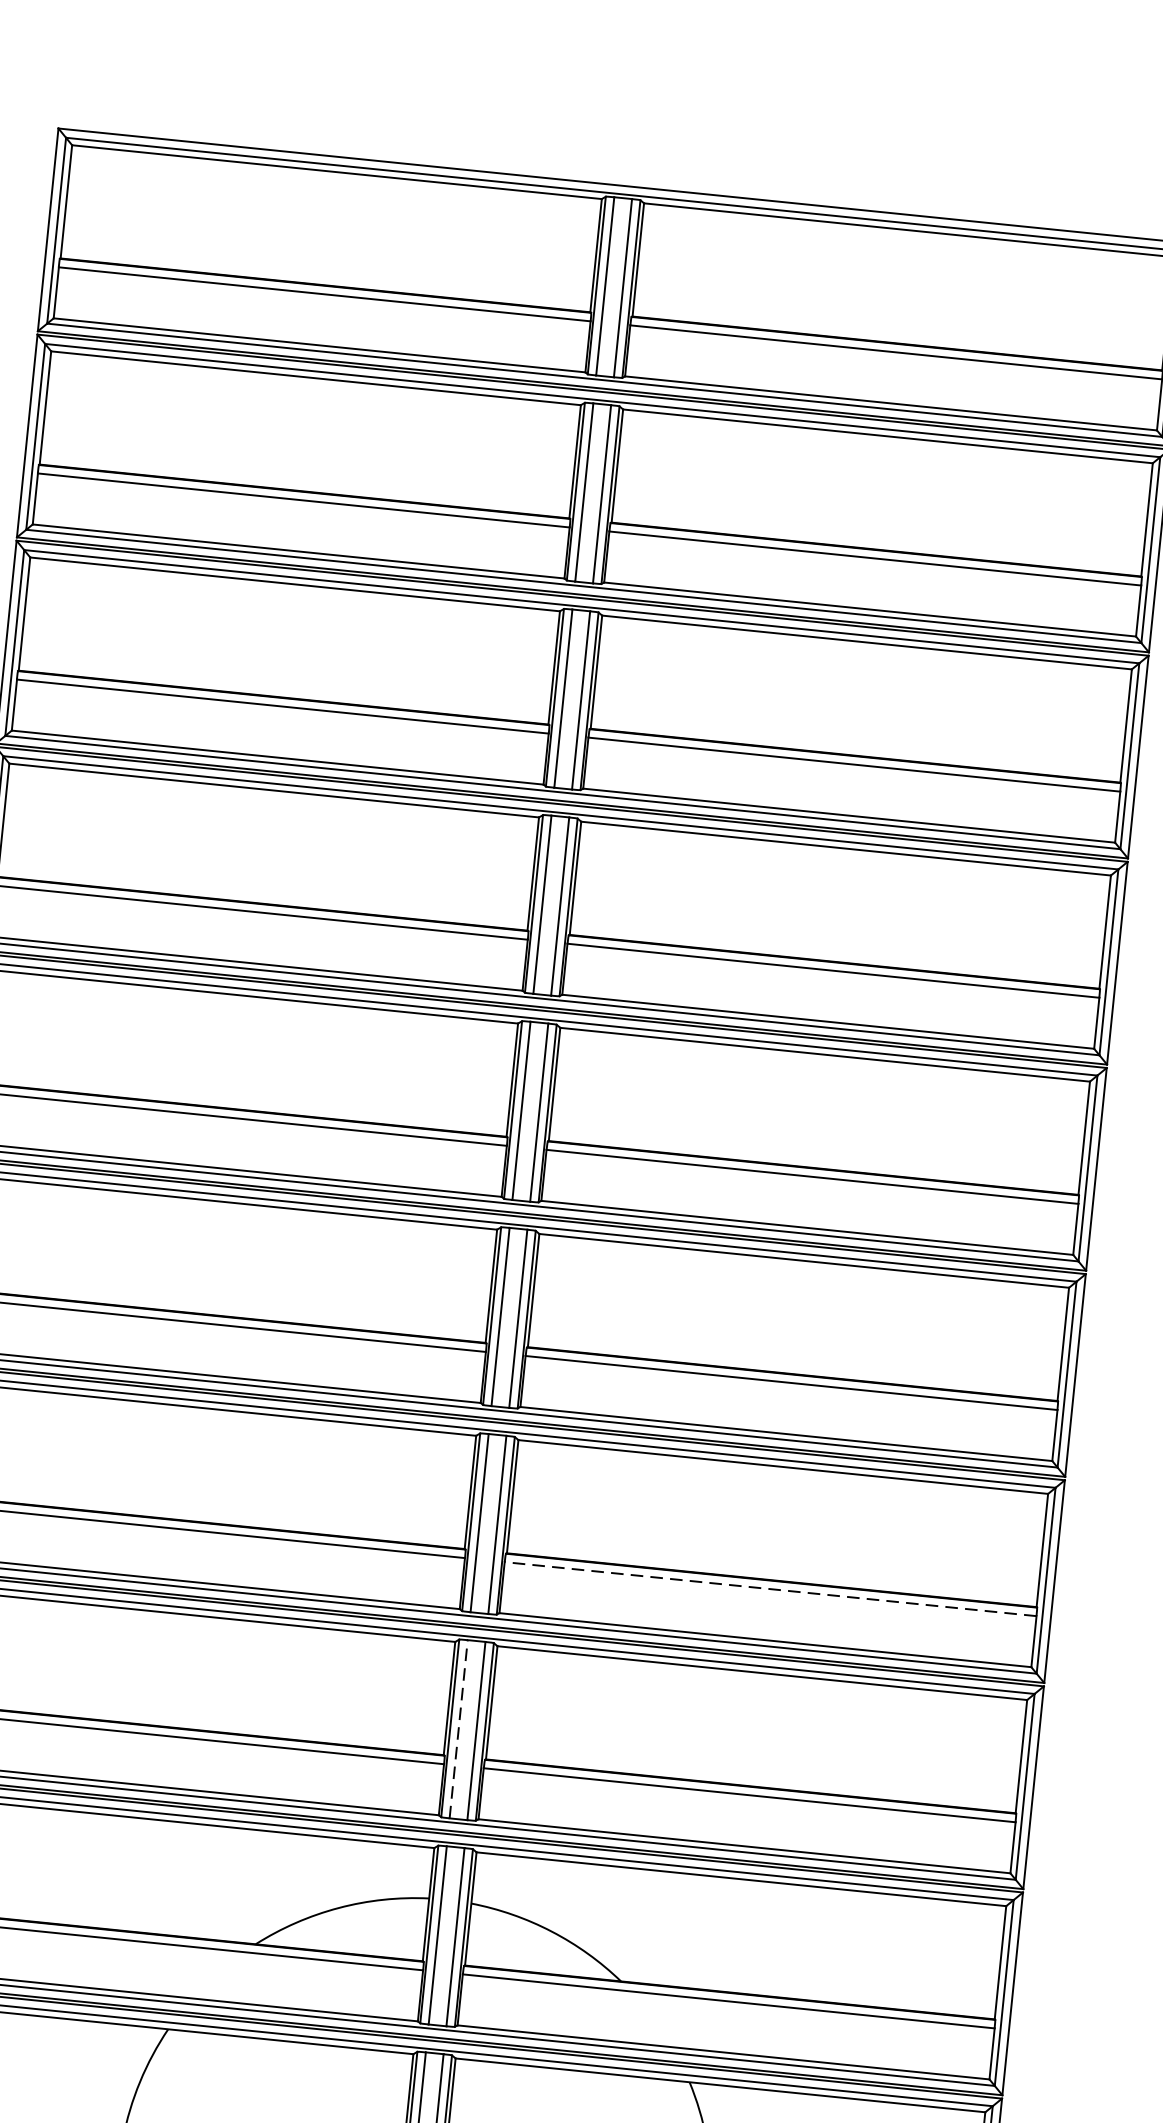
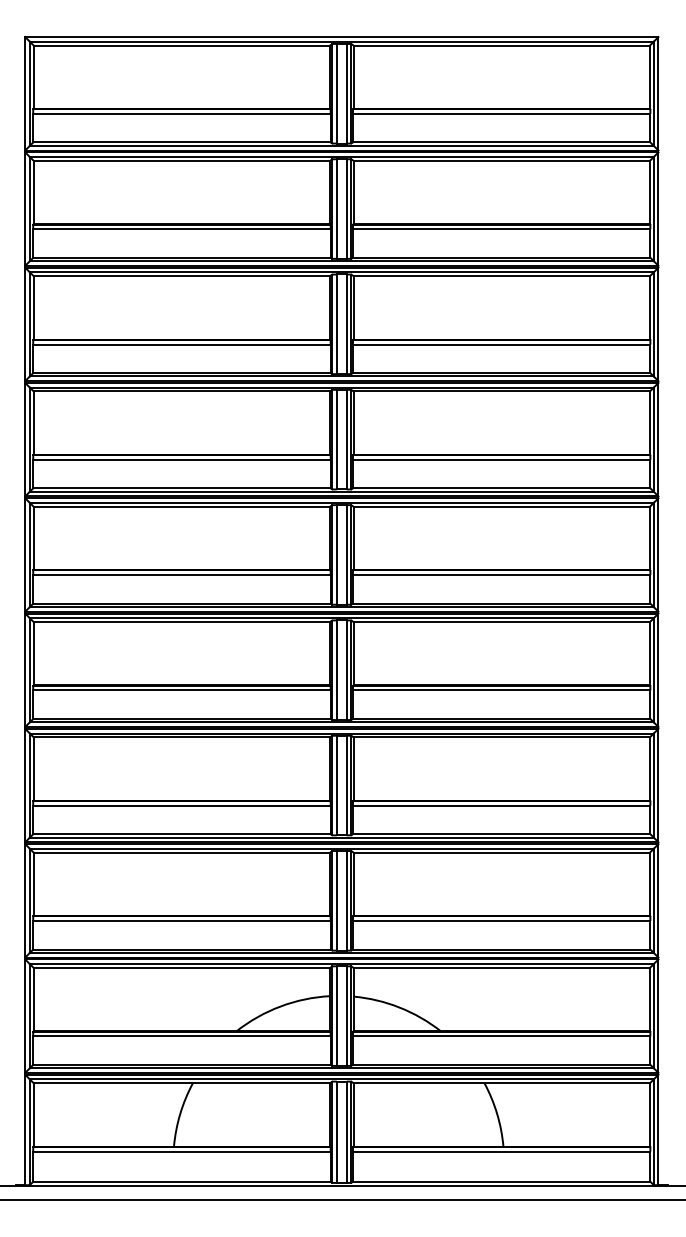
line: (770, 1588) -> (501, 805), dashed -> solid
line: (458, 1728) -> (336, 900), dashed -> solid

